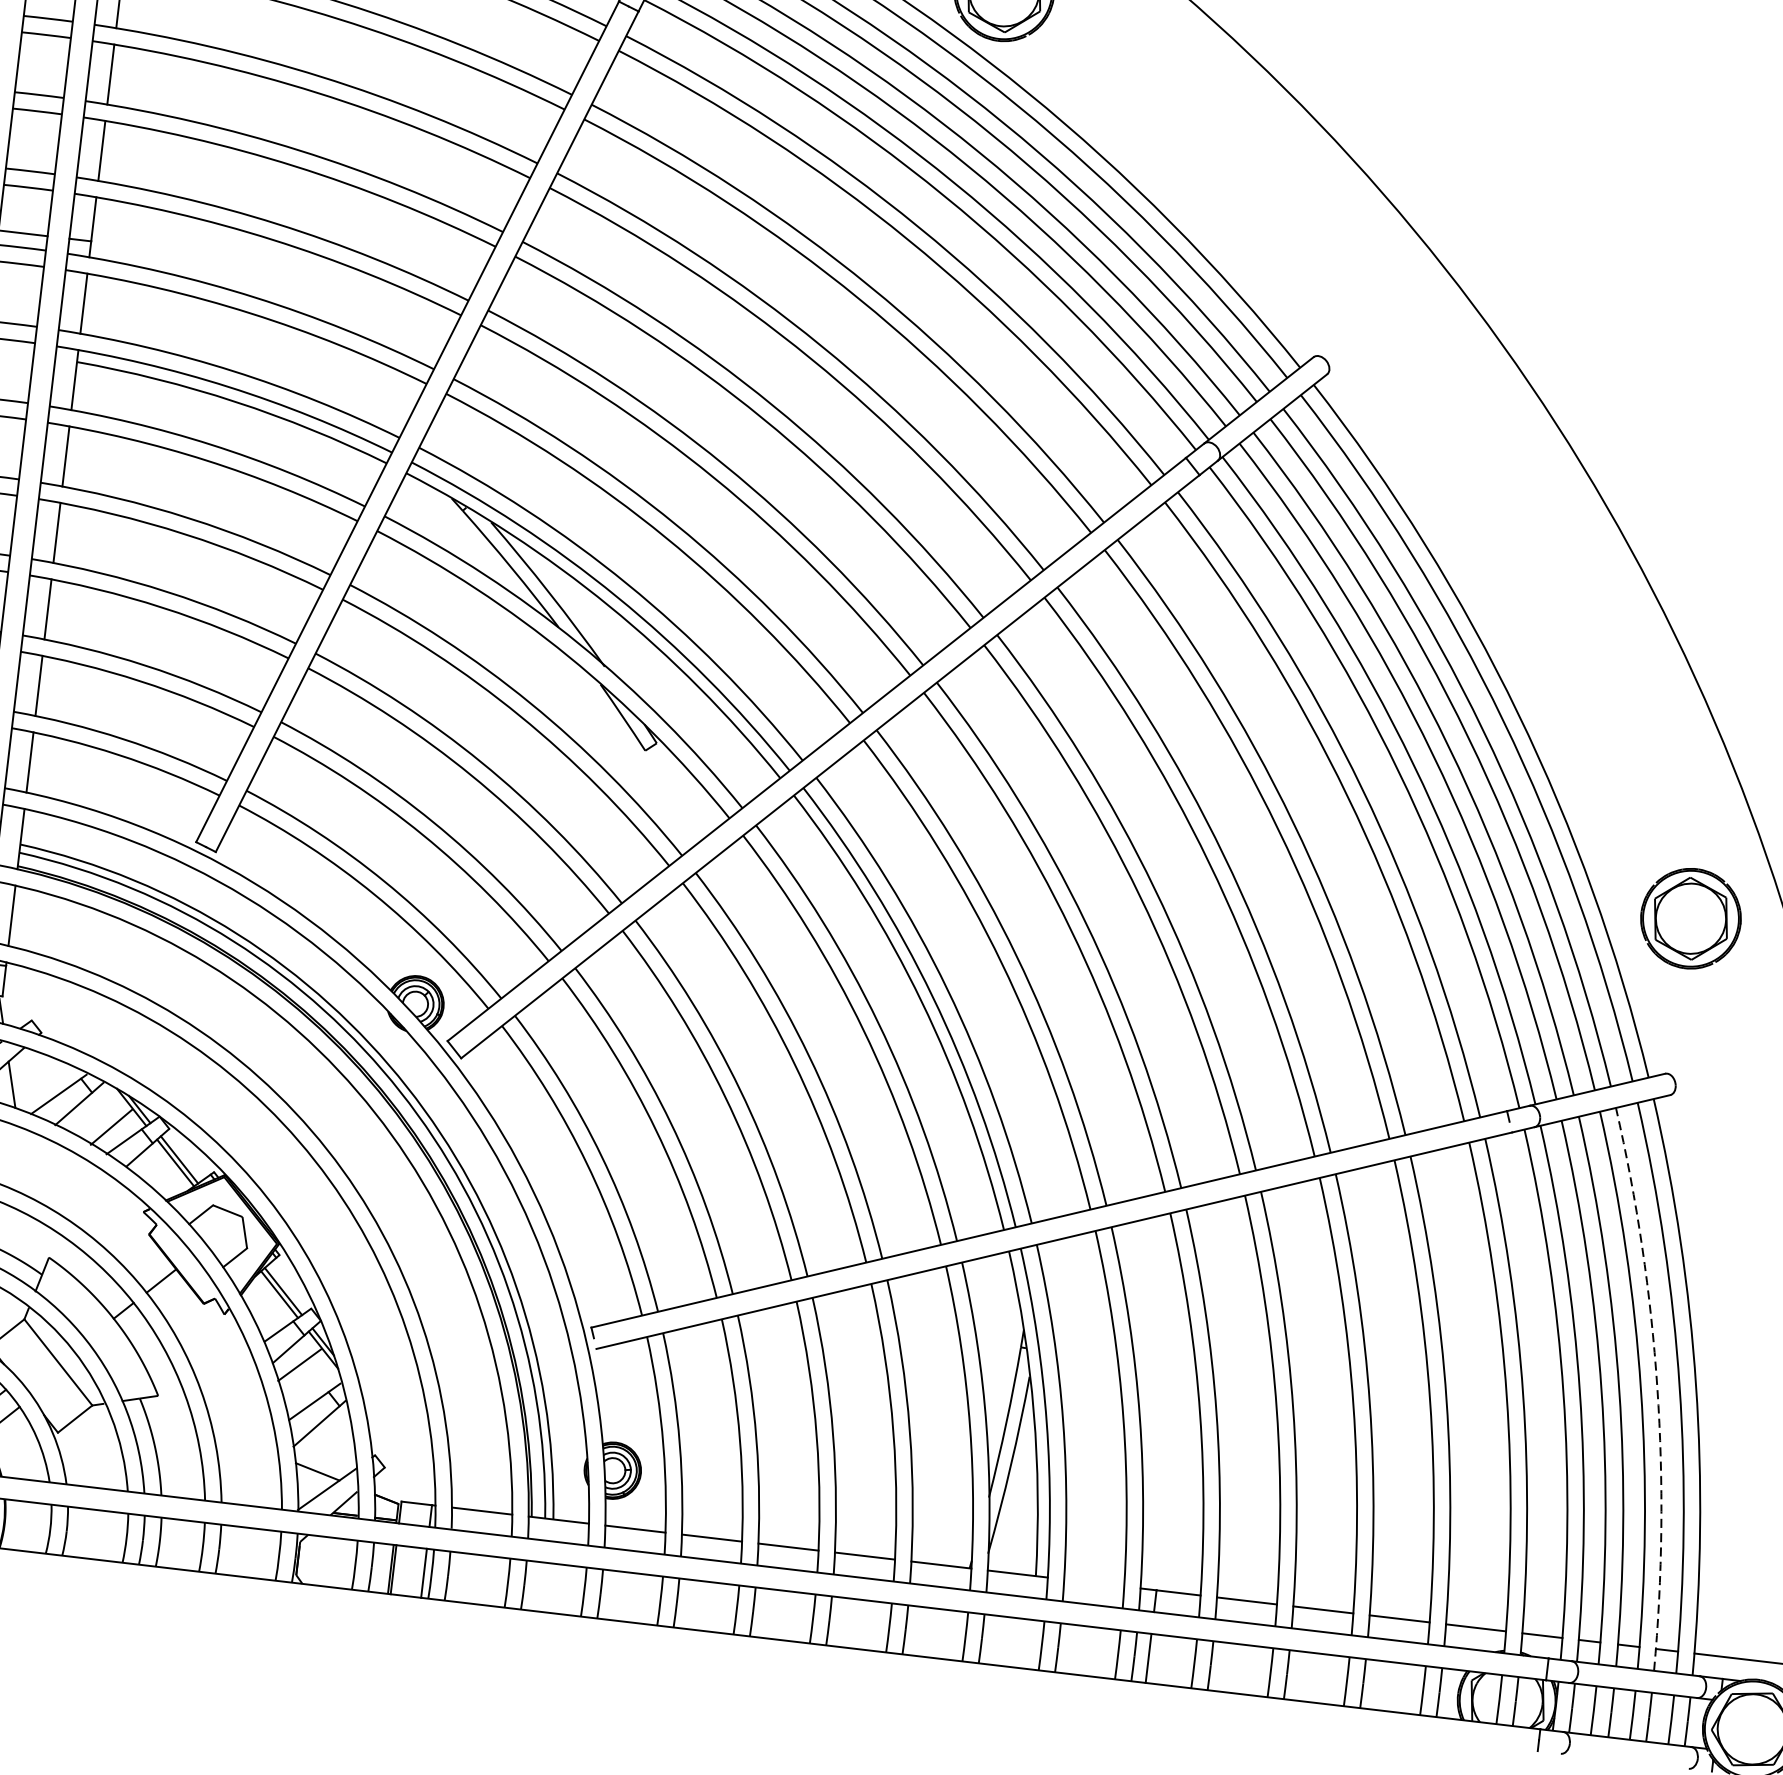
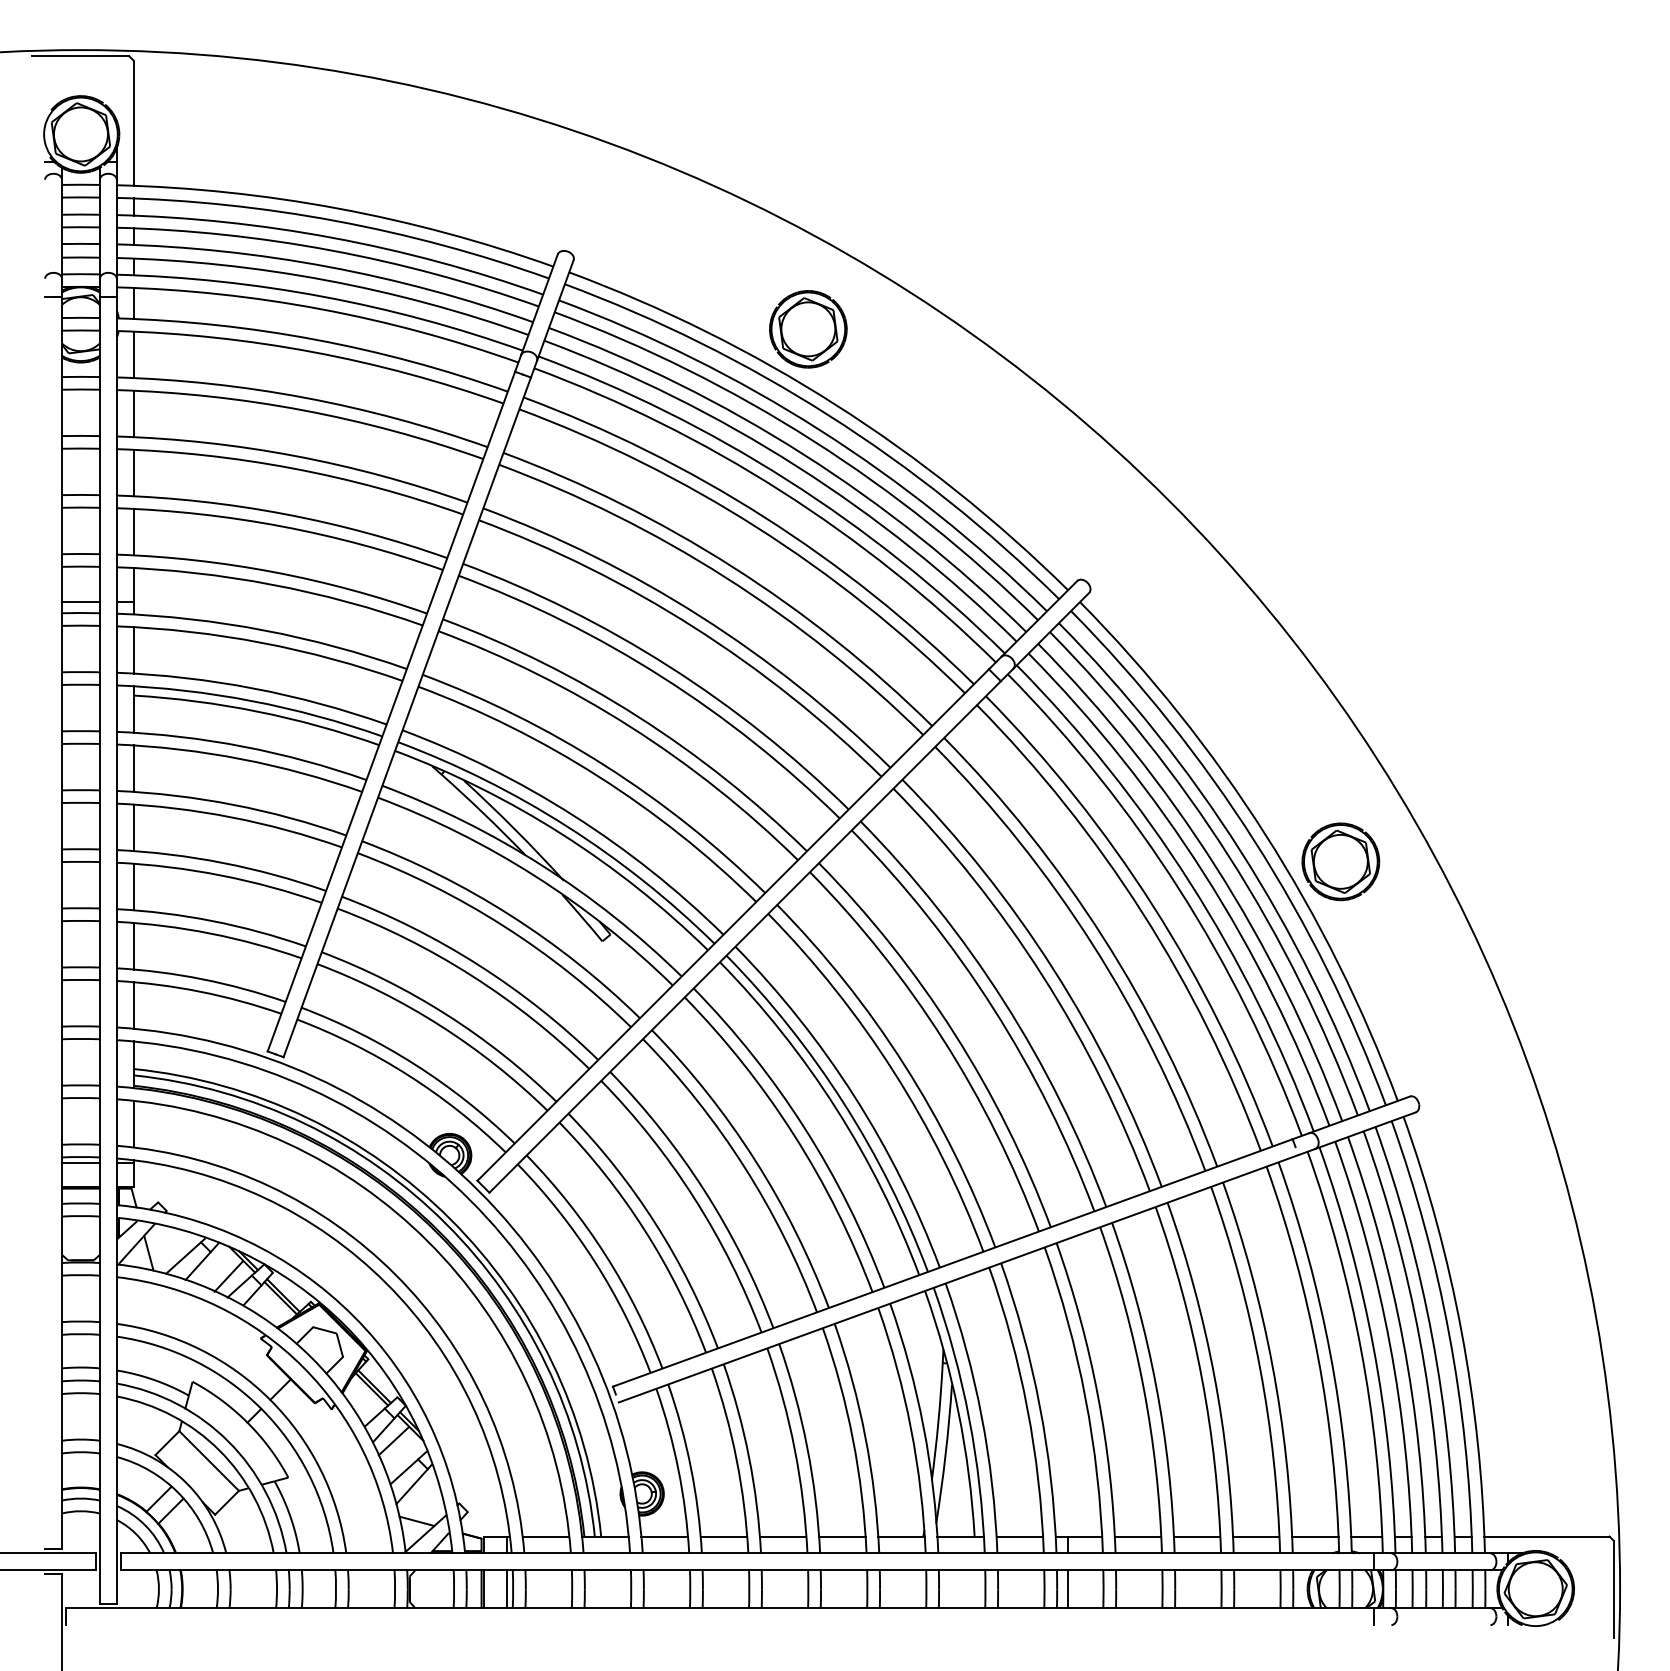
part: (1690, 918) -> (1340, 861), moved
arc: (1657, 1387) -> (1432, 1336), dashed -> solid
line: (1093, 1582) -> (1019, 1536), added

